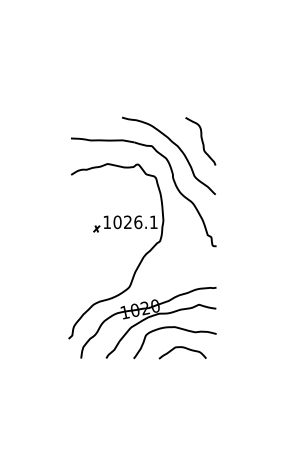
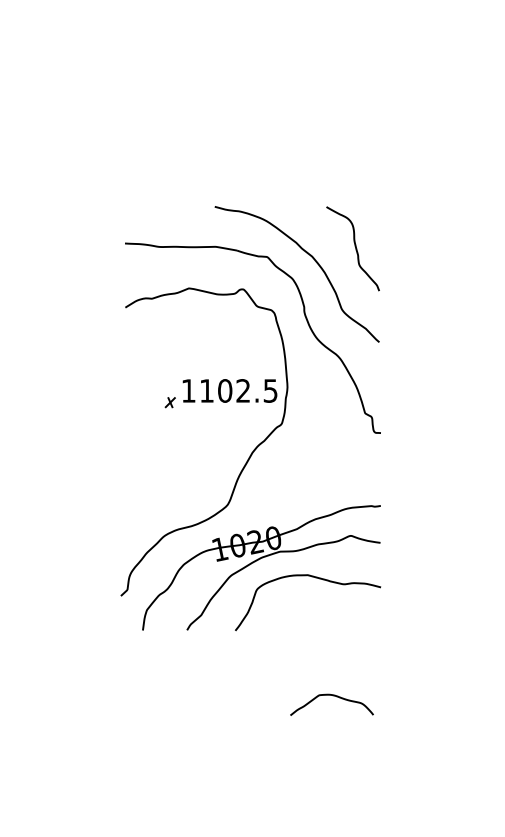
text: (135, 222) -> (238, 391), 1026.1 -> 1102.5
curve: (182, 348) -> (331, 697), moved

